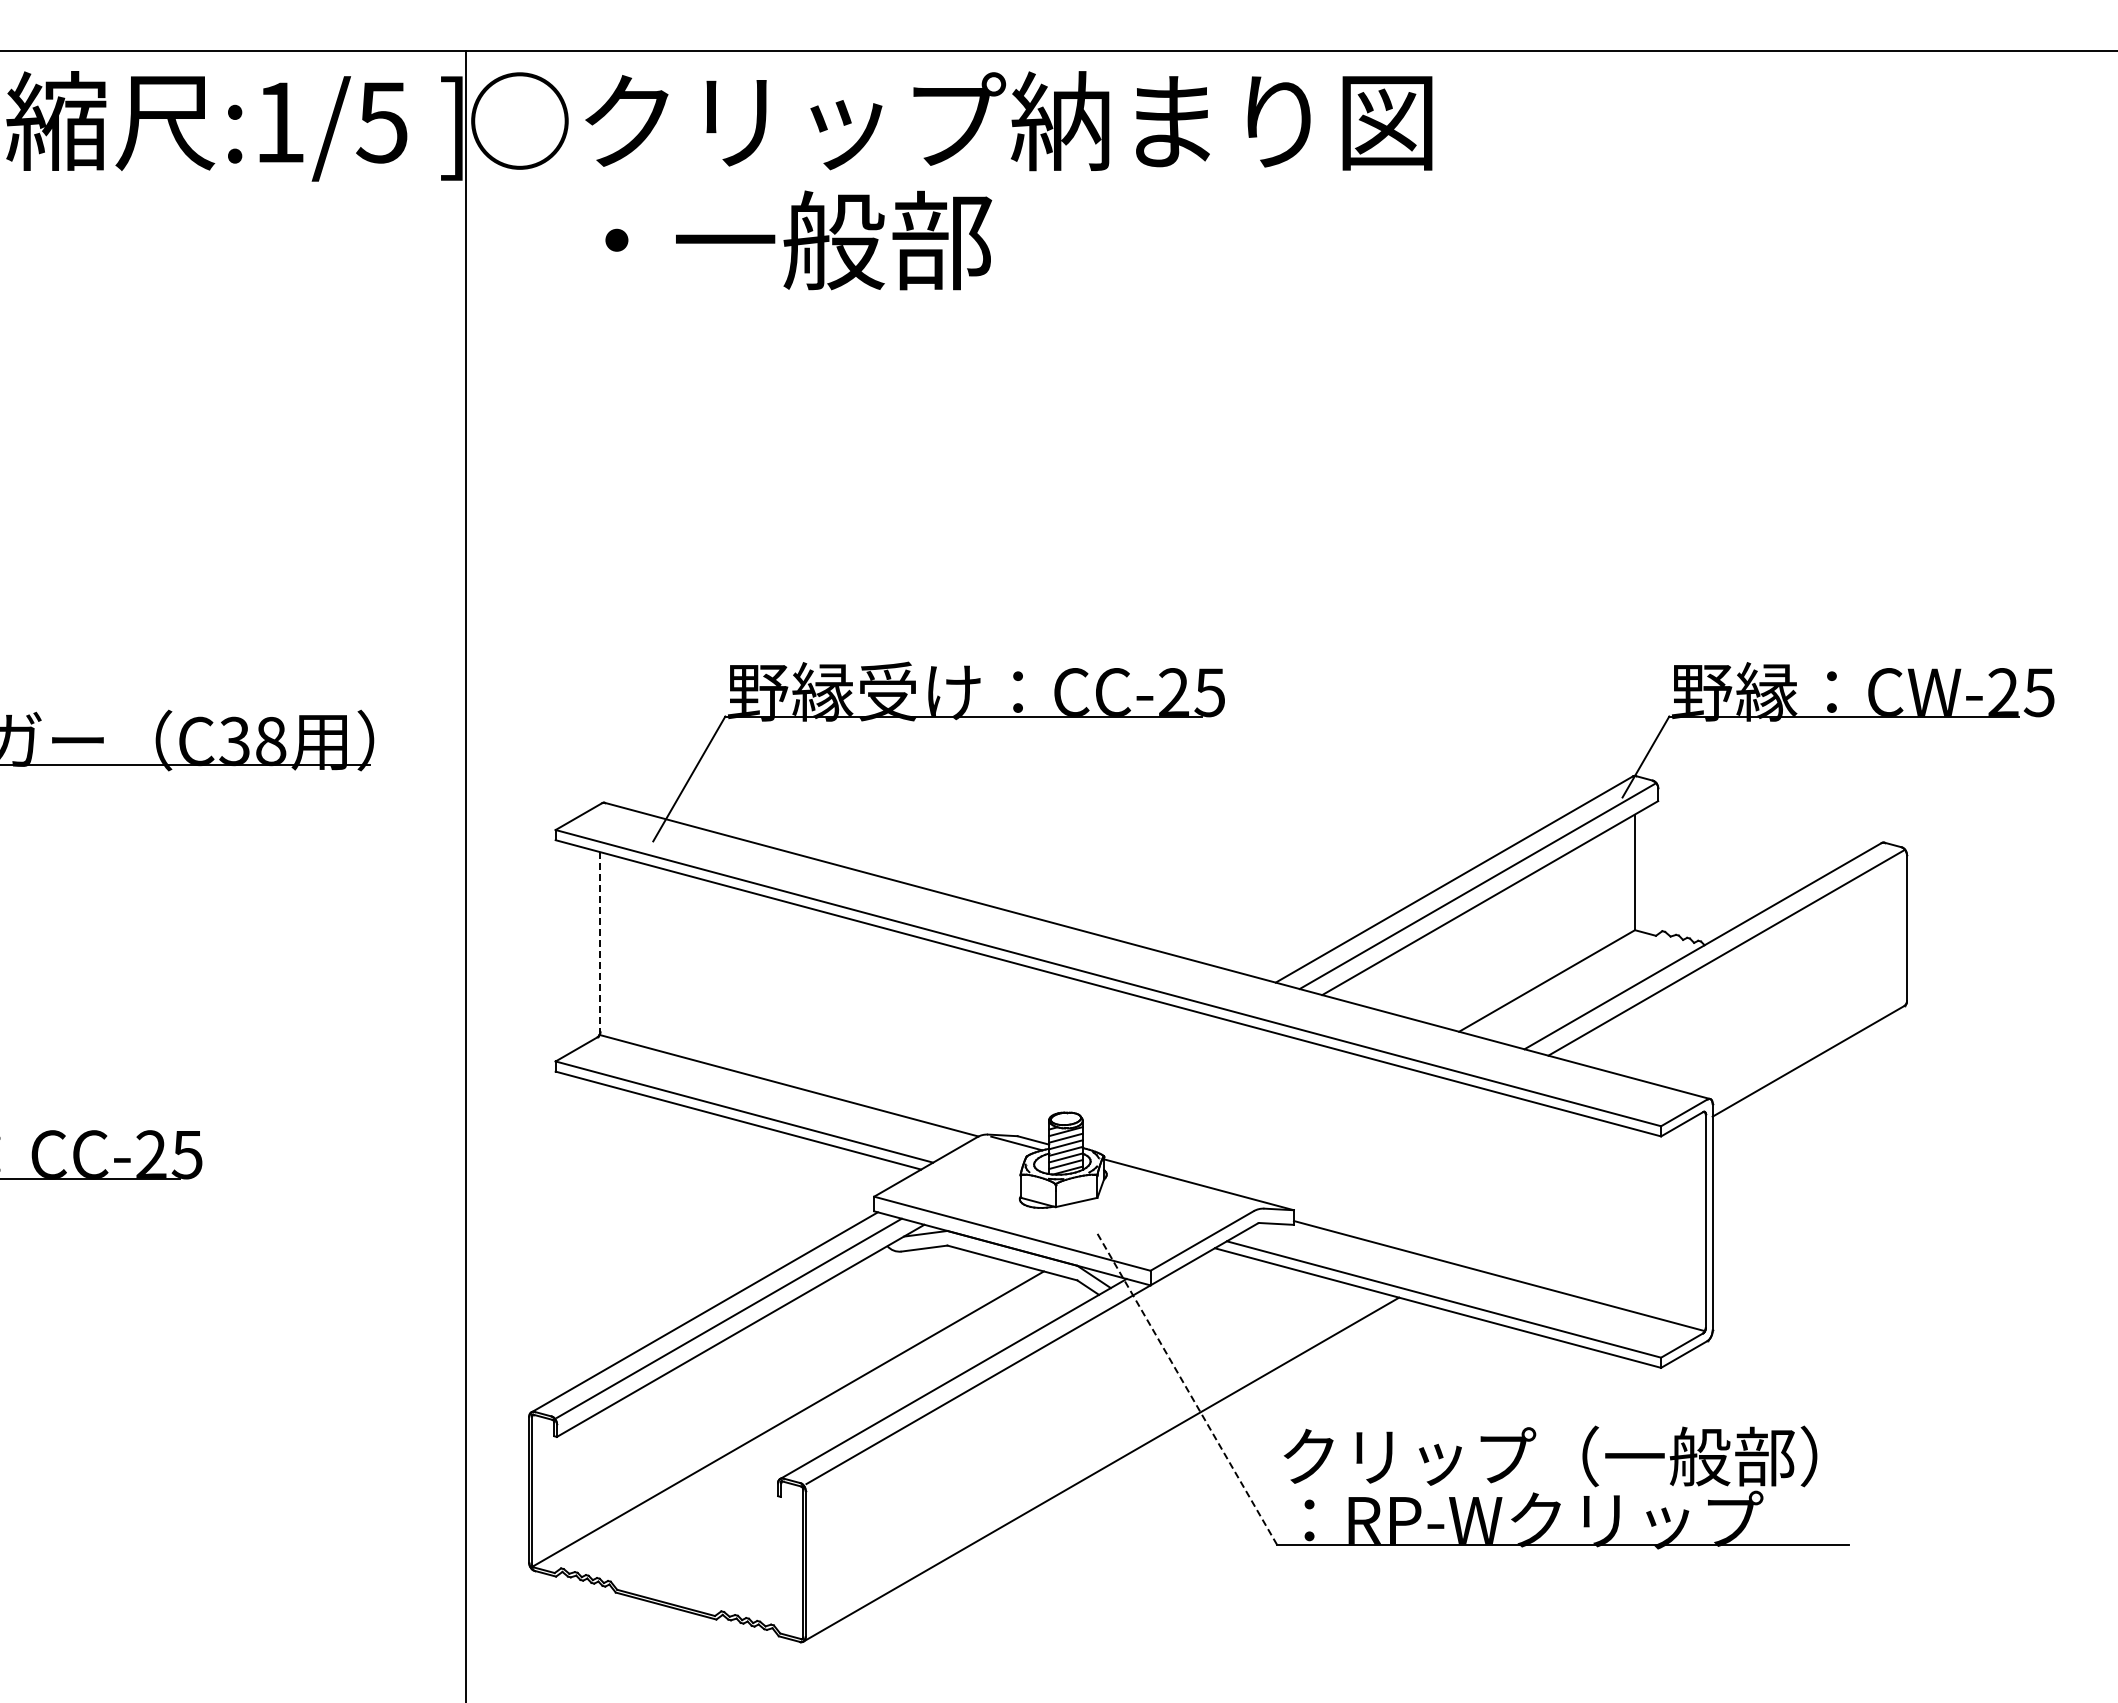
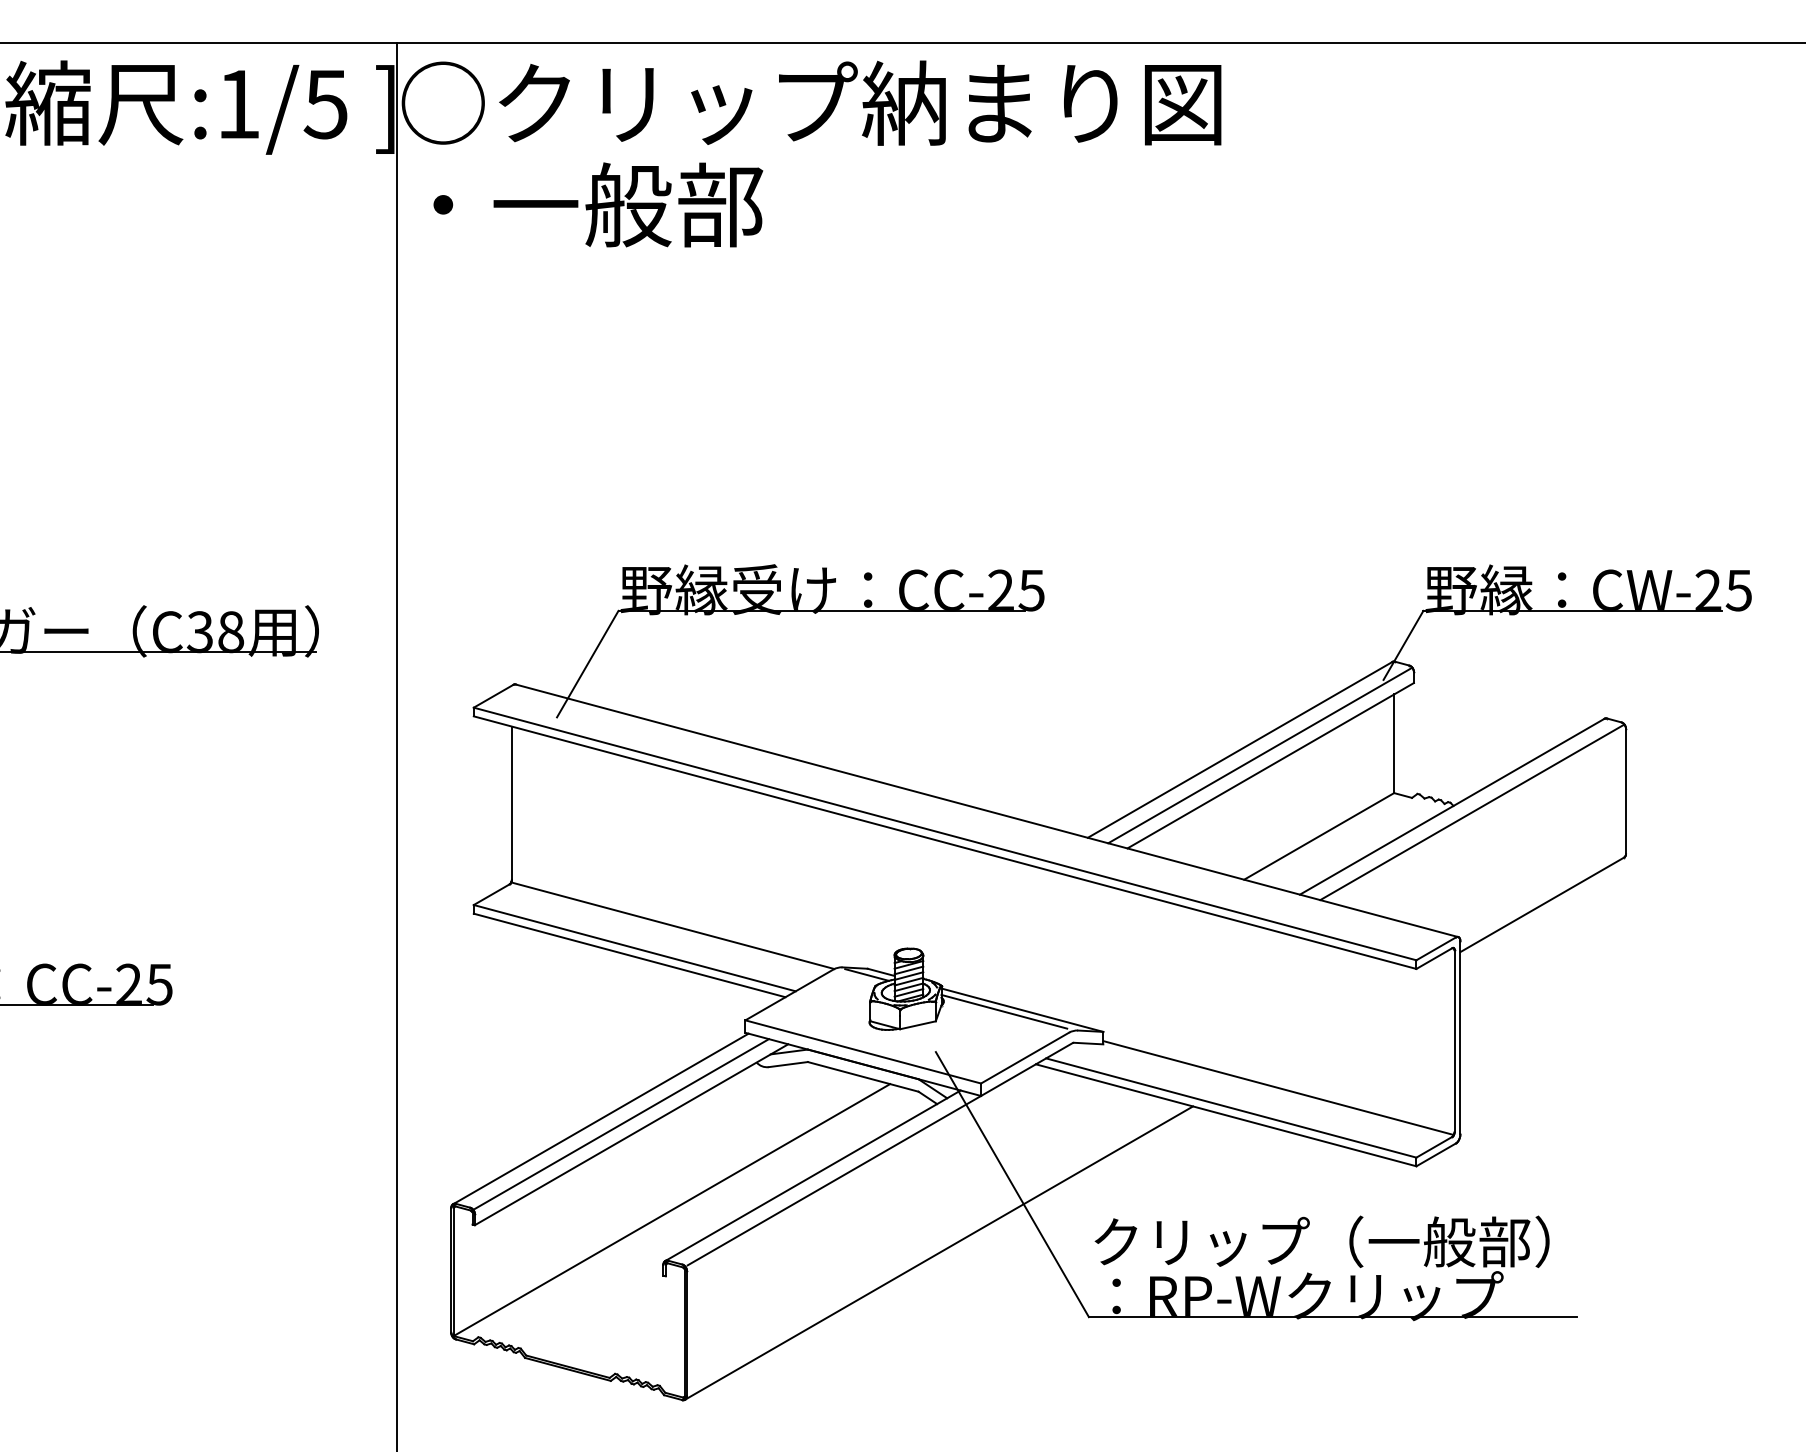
text: (798, 240) -> (598, 205), moved
line: (600, 942) -> (512, 803), dashed -> solid
line: (1177, 1186) -> (1004, 1011), added
line: (1187, 1388) -> (1012, 1183), dashed -> solid

